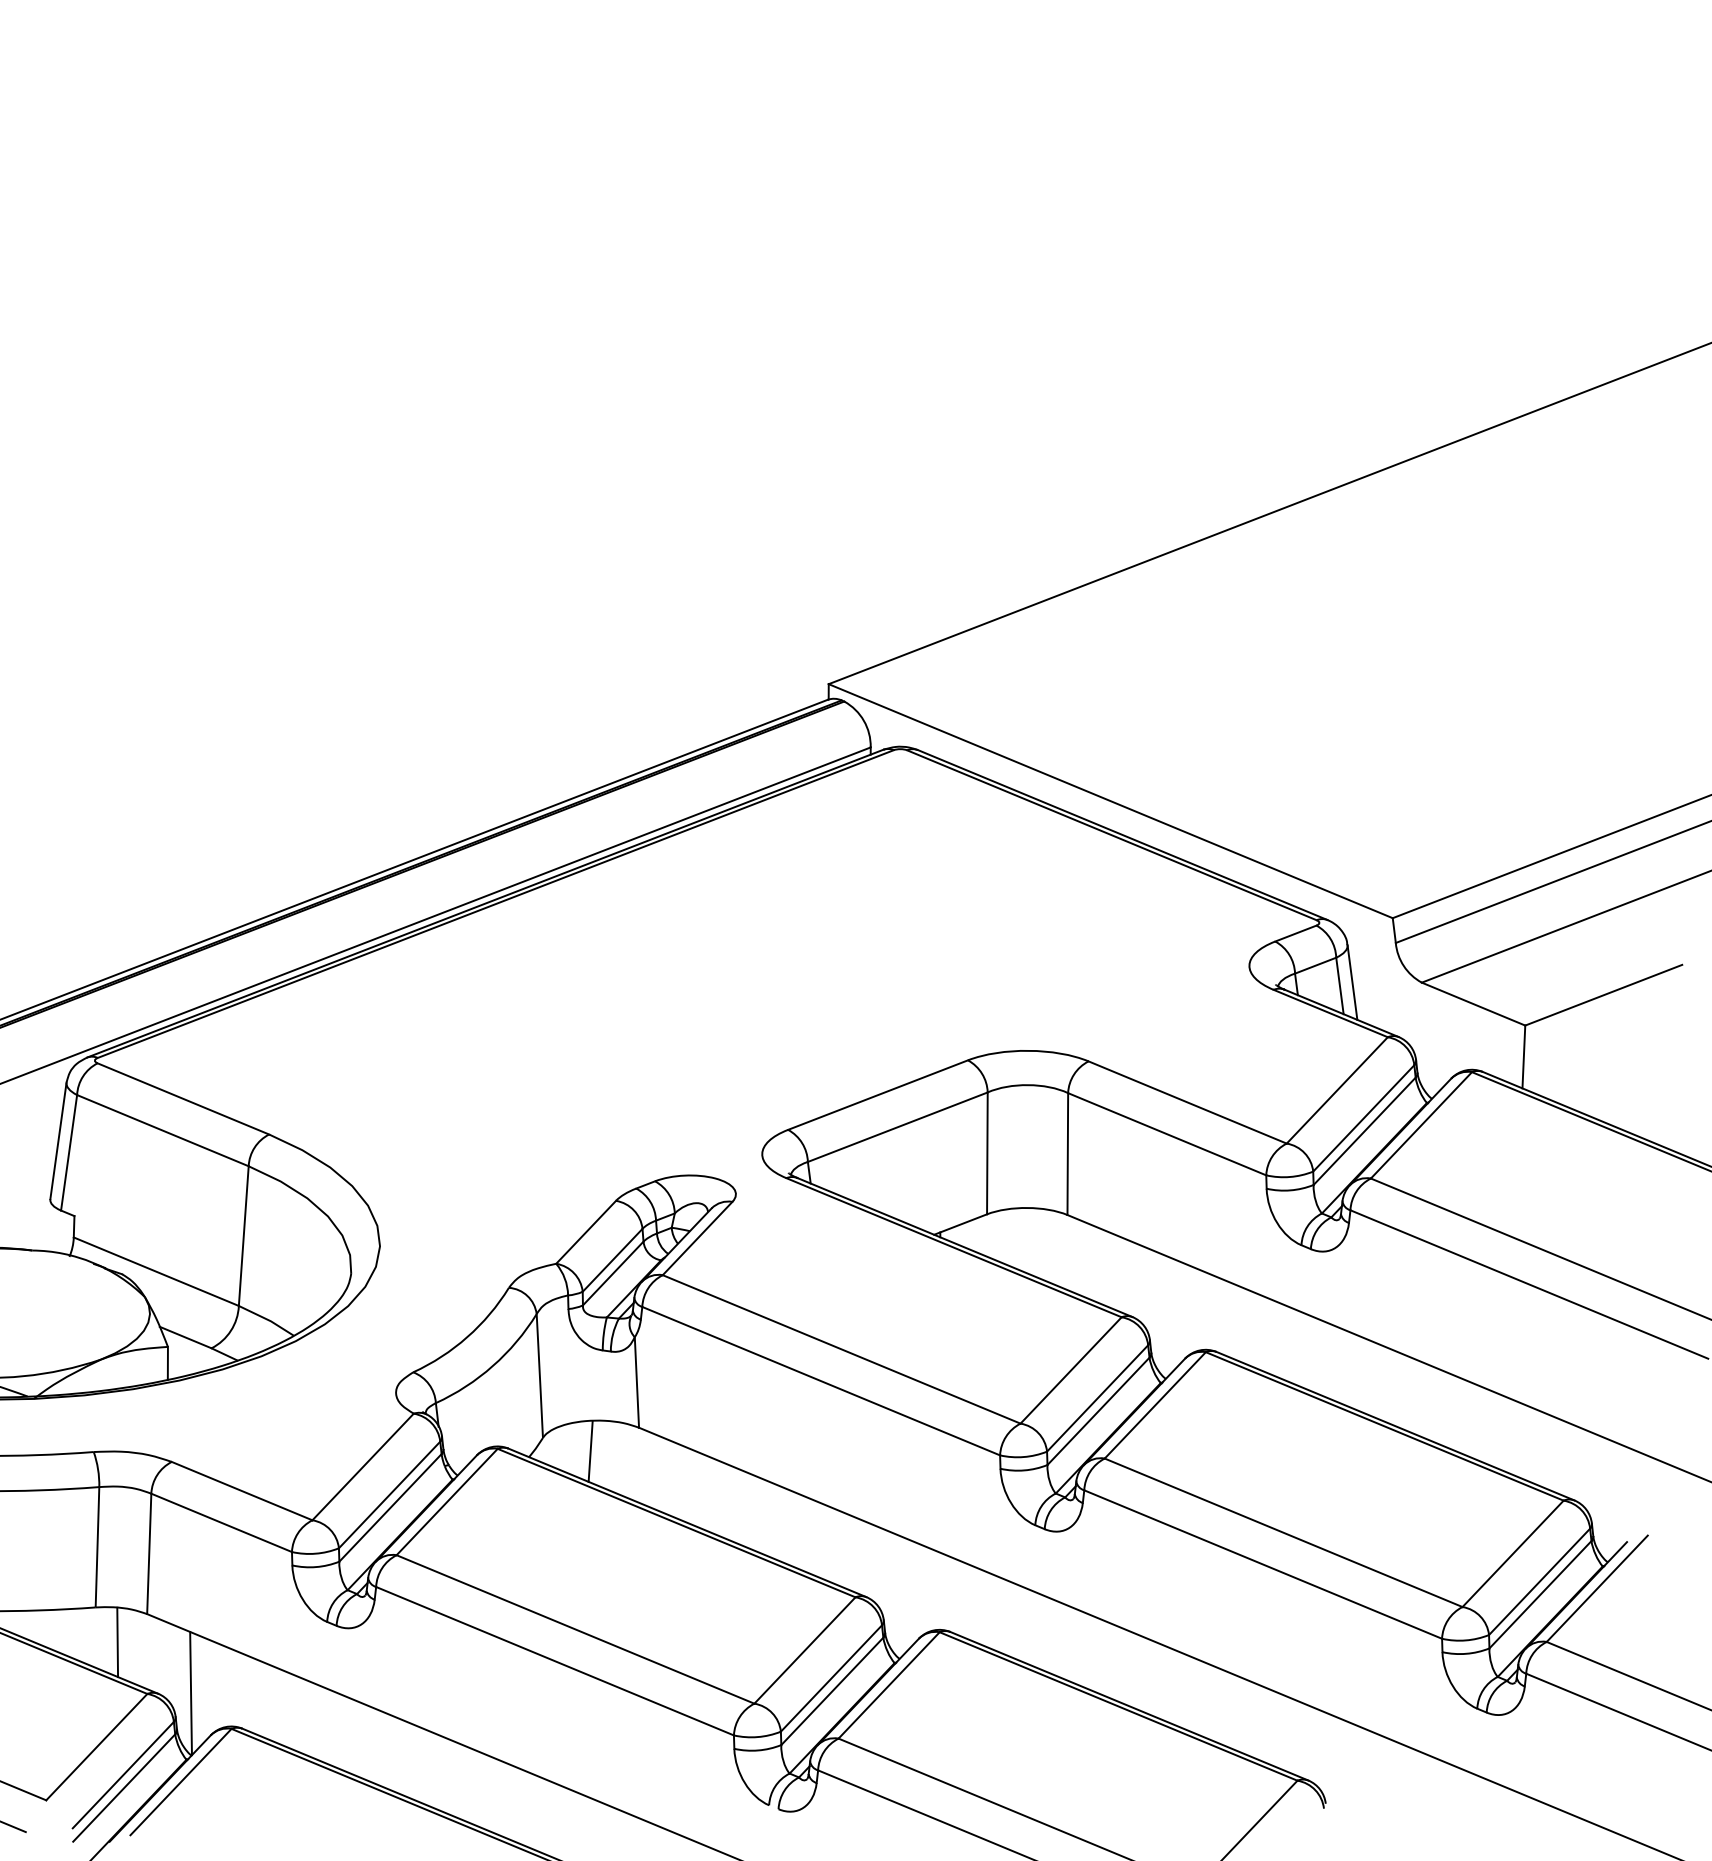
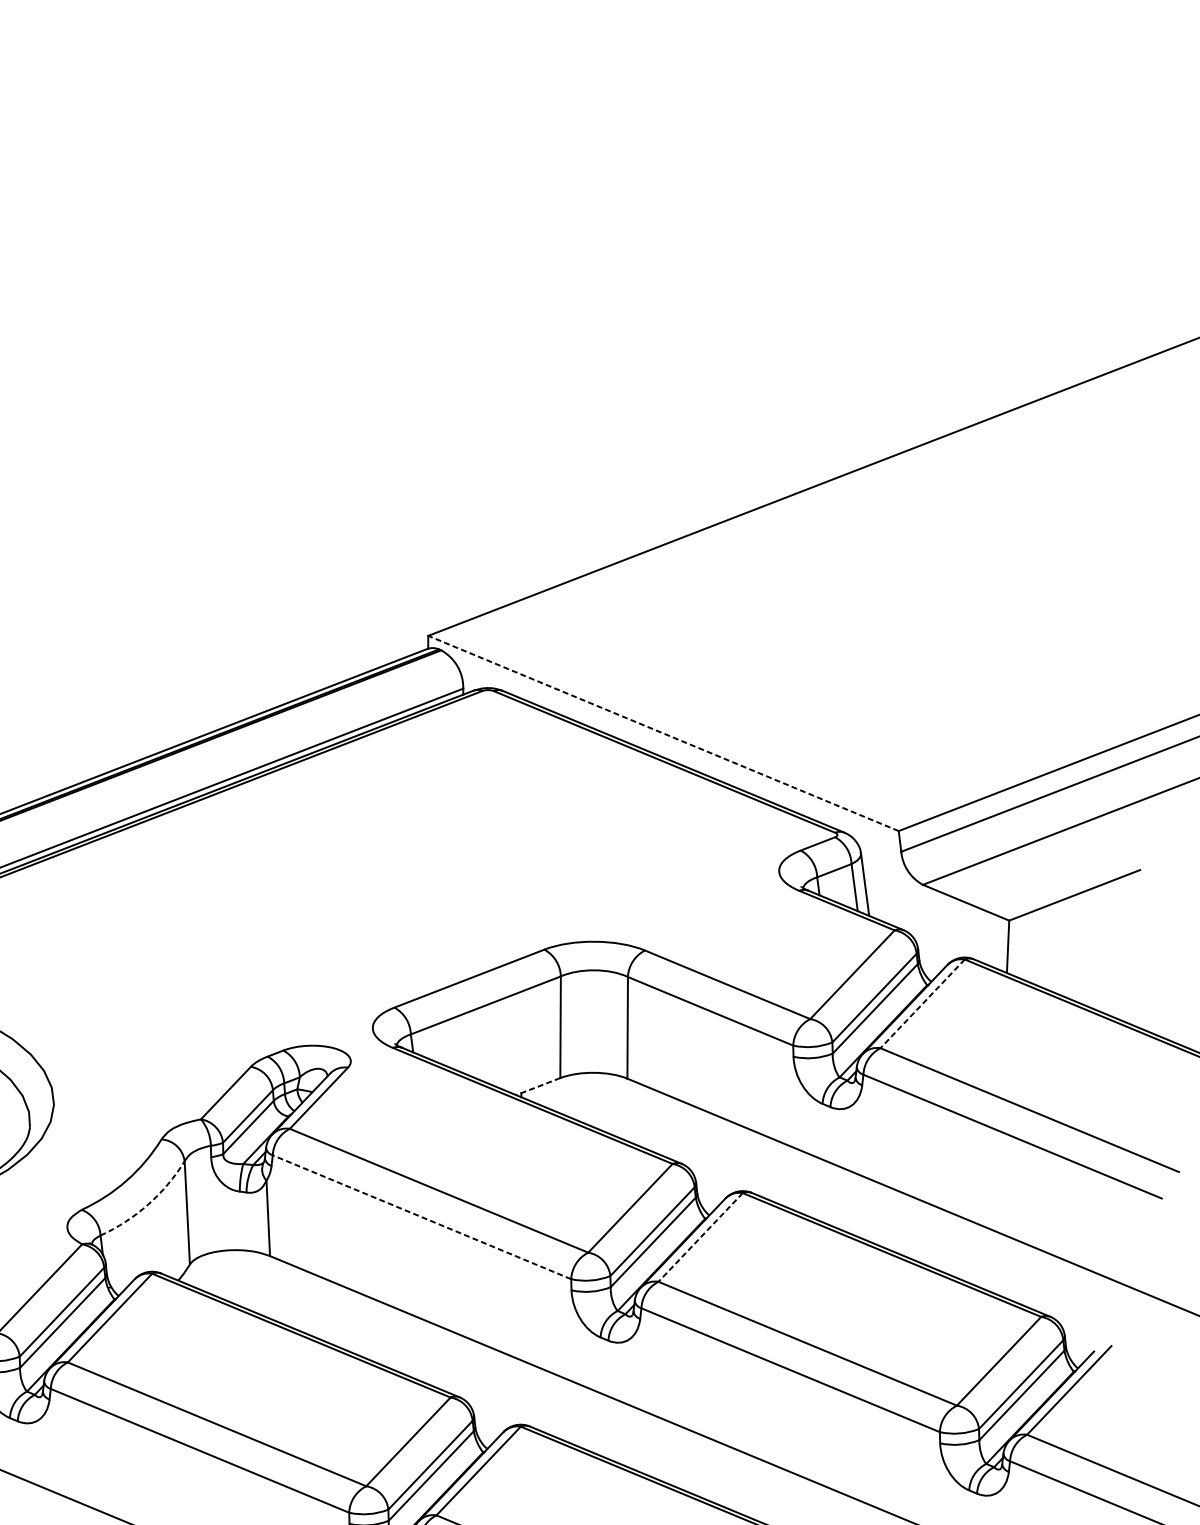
line: (1110, 800) -> (663, 732), solid -> dashed
line: (1421, 1125) -> (922, 1003), solid -> dashed
line: (960, 1224) -> (538, 1086), solid -> dashed
arc: (492, 1366) -> (147, 1205), solid -> dashed
line: (821, 1381) -> (422, 1217), solid -> dashed
line: (1154, 1405) -> (699, 1237), solid -> dashed
line: (590, 1451) -> (229, 1275), removed

